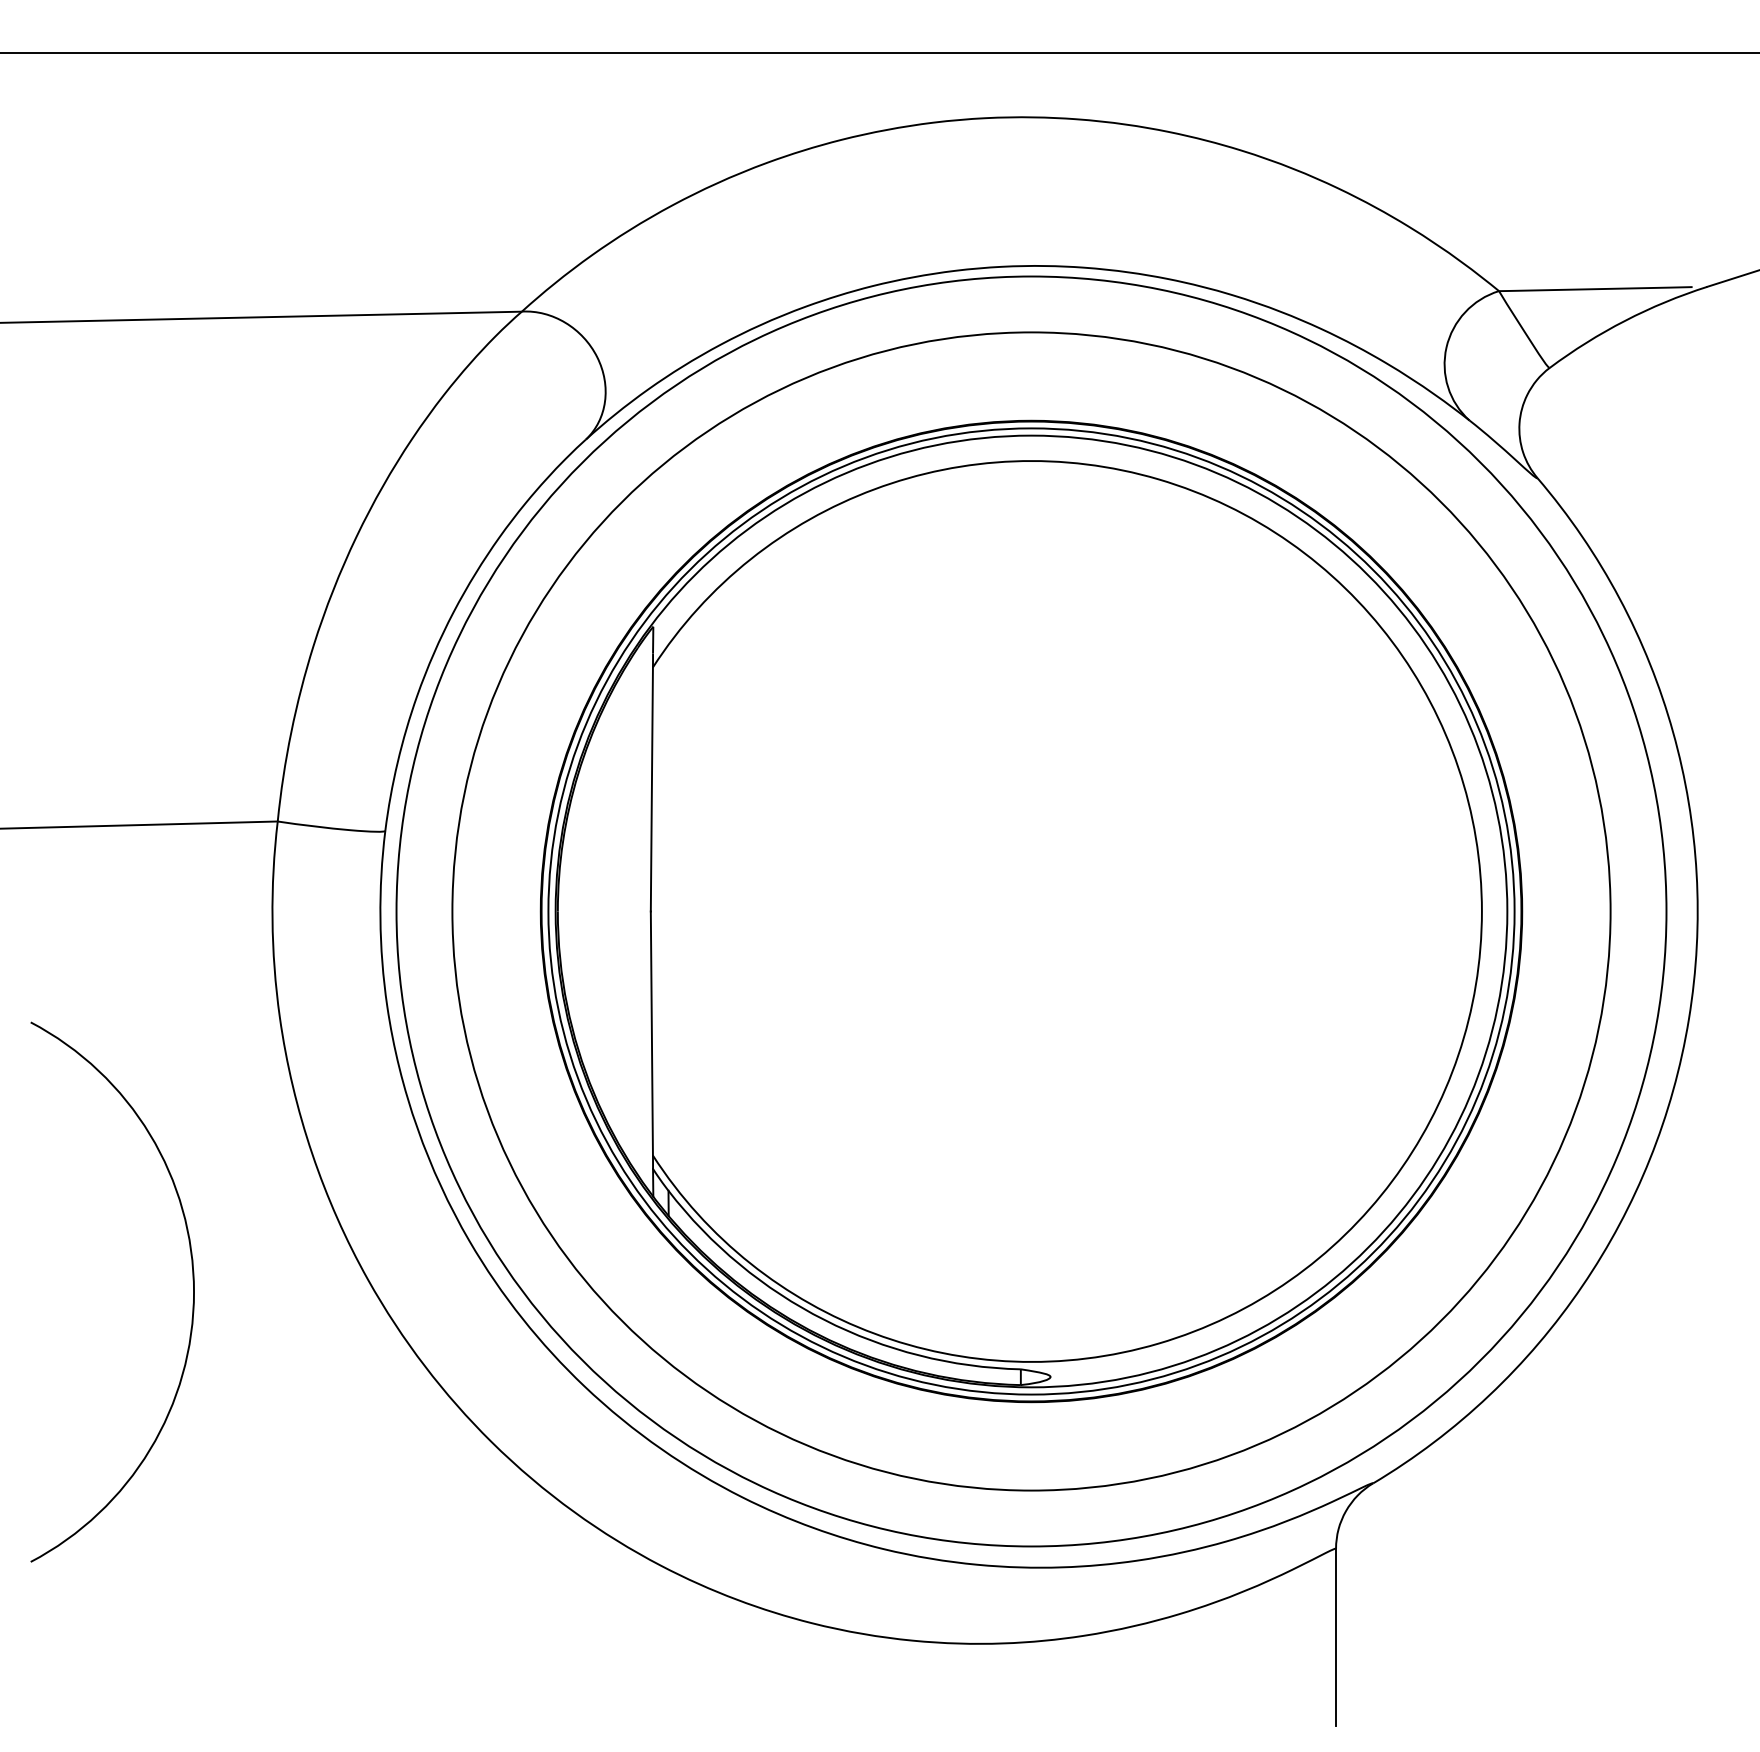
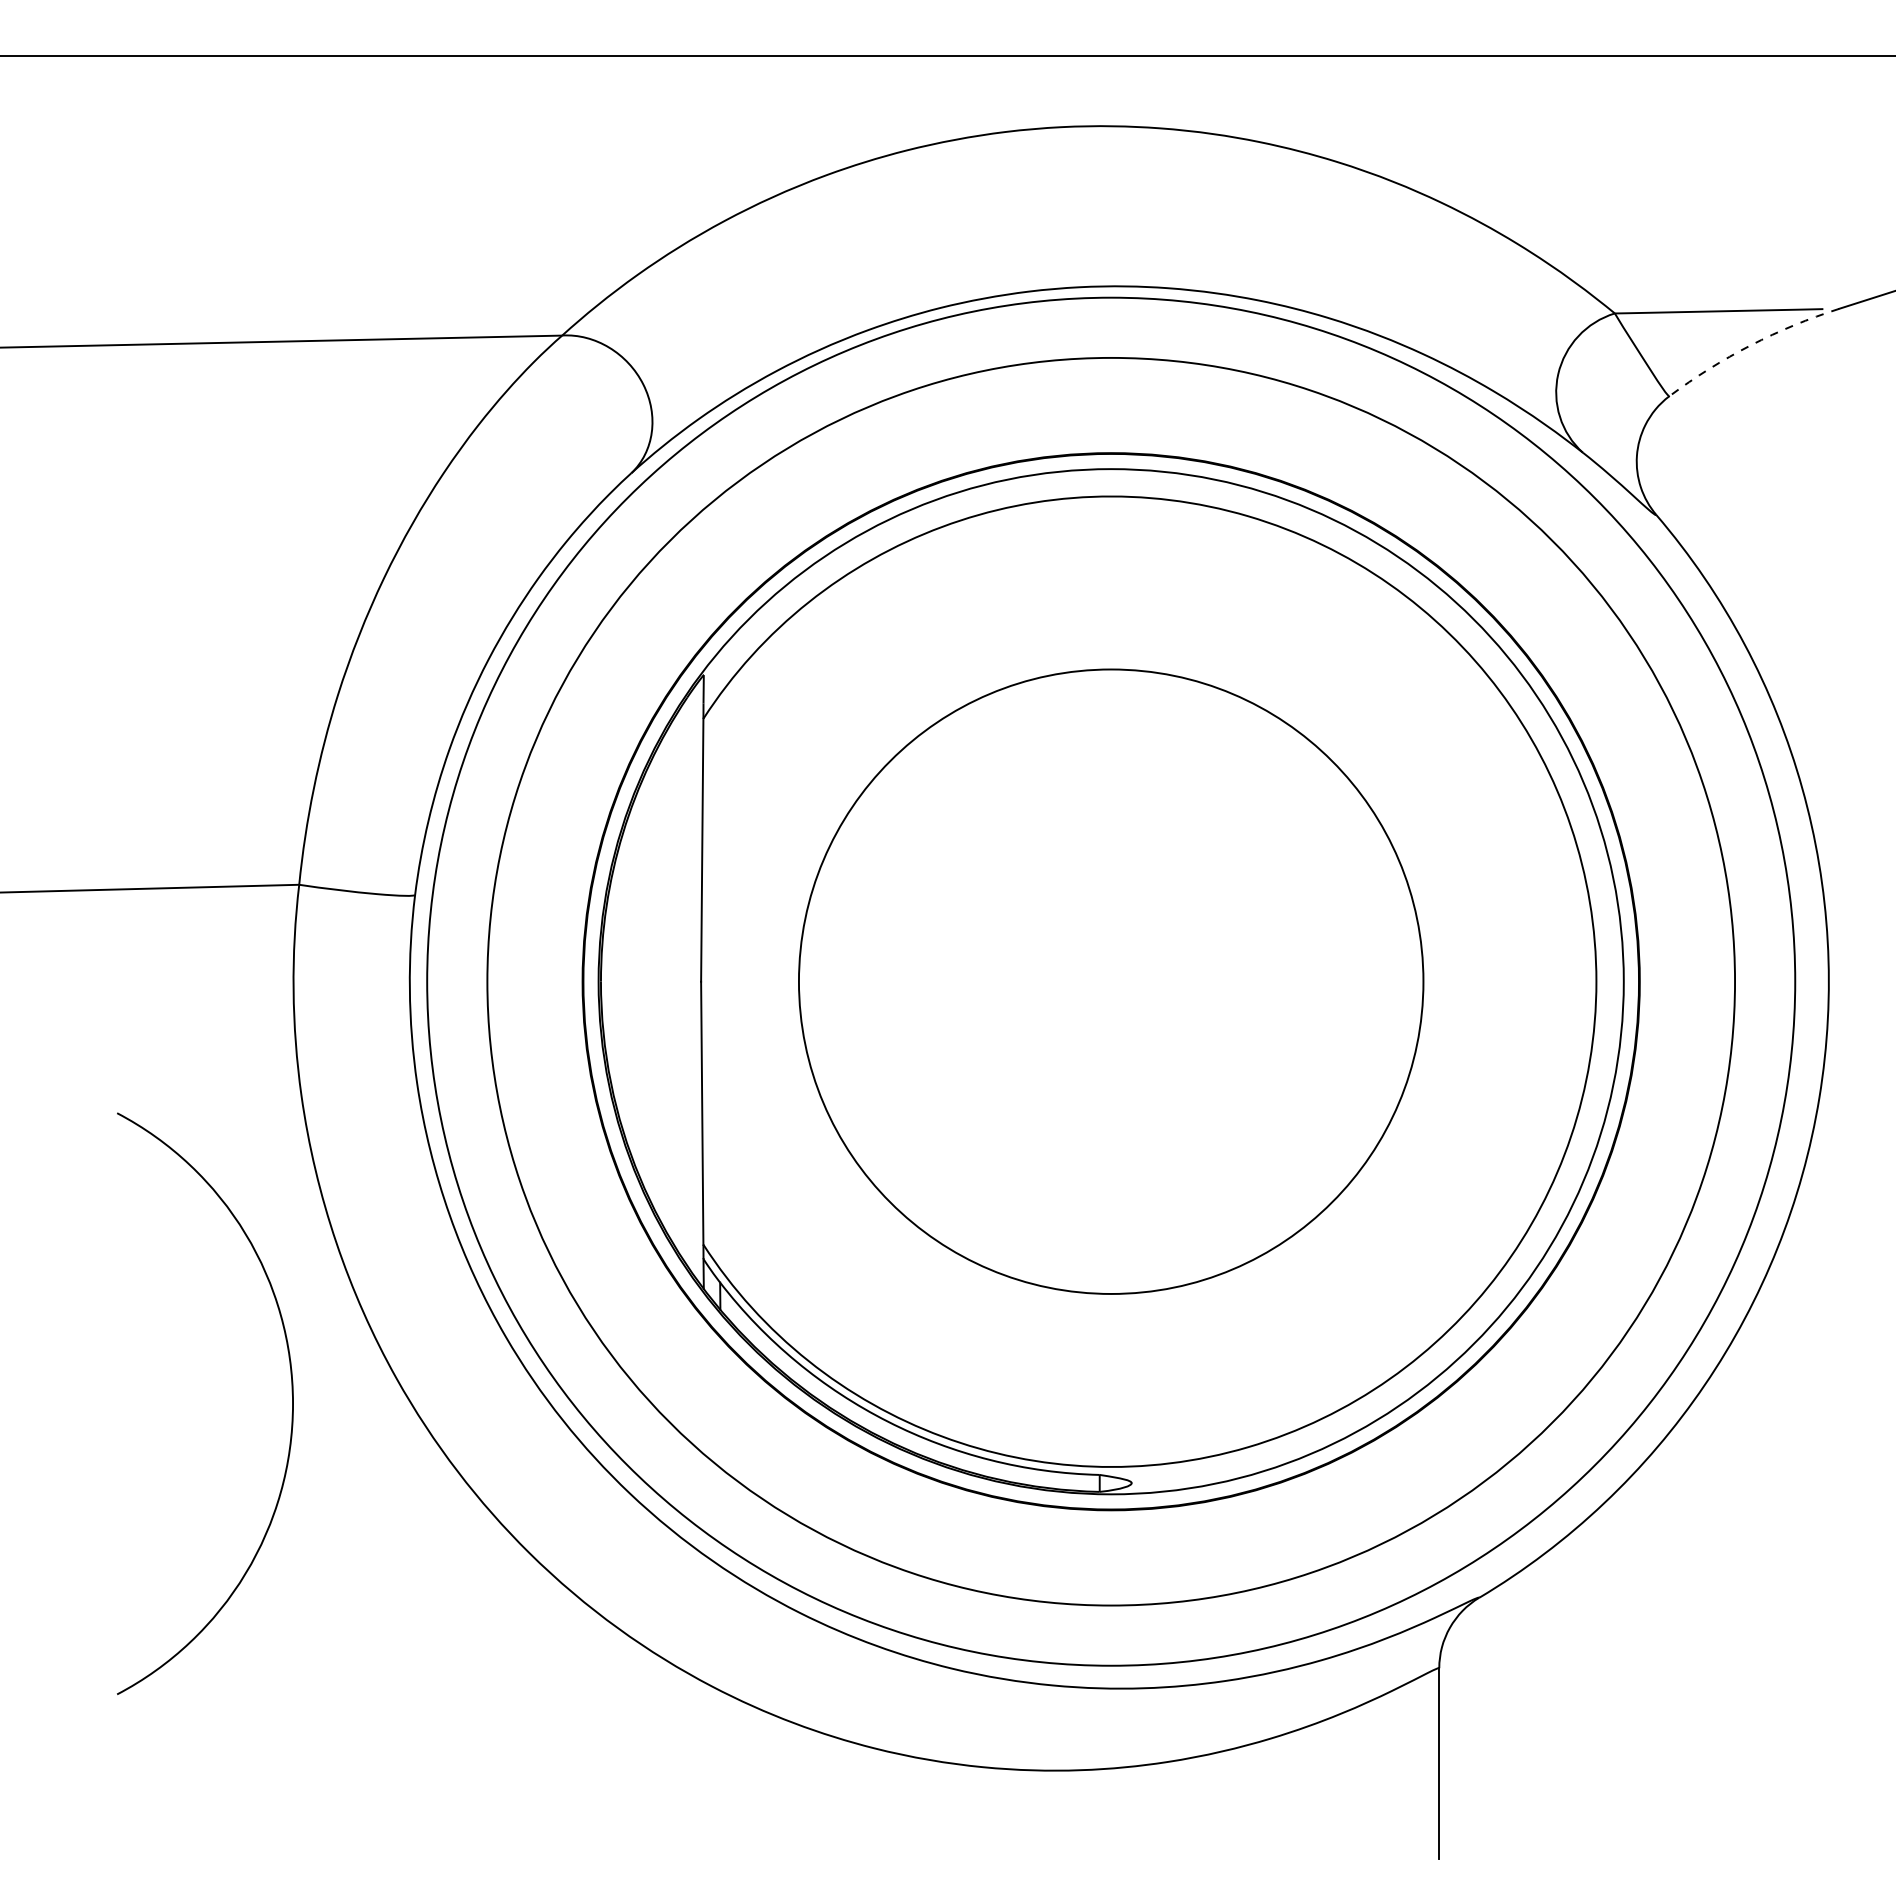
arc: (1624, 320) -> (1750, 345), solid -> dashed
circle: (1030, 911) -> (1110, 981), size x0.6
arc: (192, 1282) -> (291, 1393), moved

